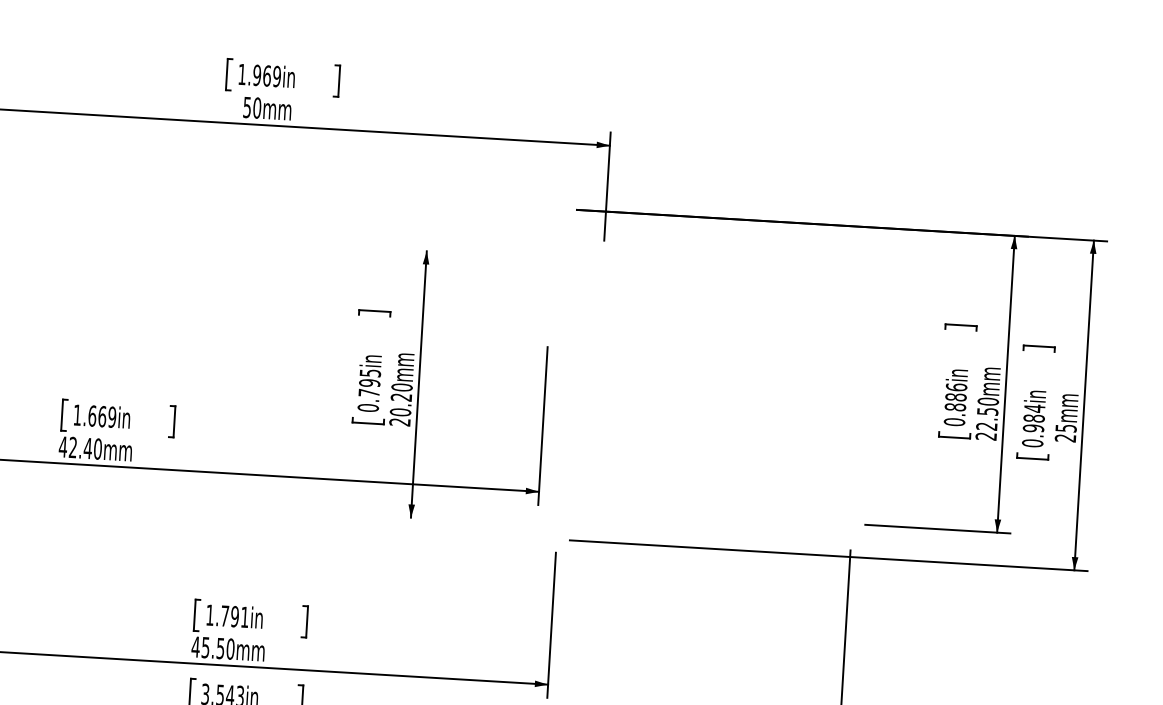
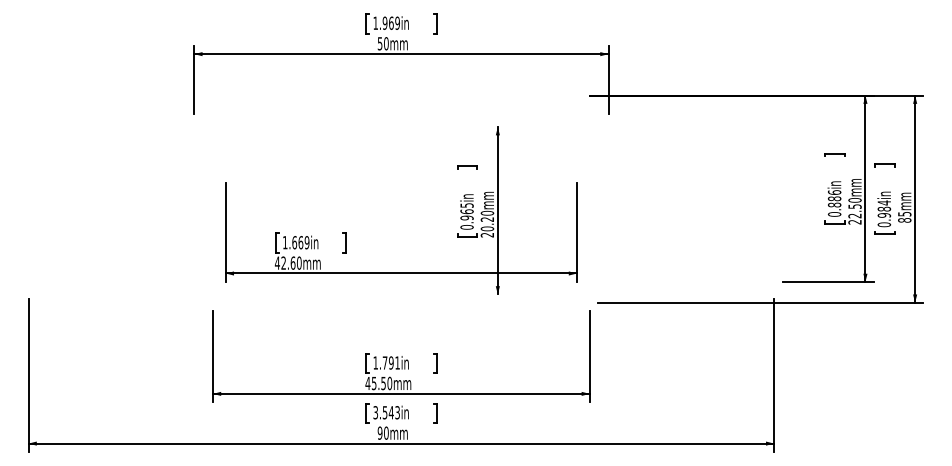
text: (368, 387) -> (466, 214), 0.795in -> 0.965in
text: (1065, 438) -> (904, 220), 25mm -> 85mm
text: (87, 447) -> (292, 262), 42.40mm -> 42.60mm

